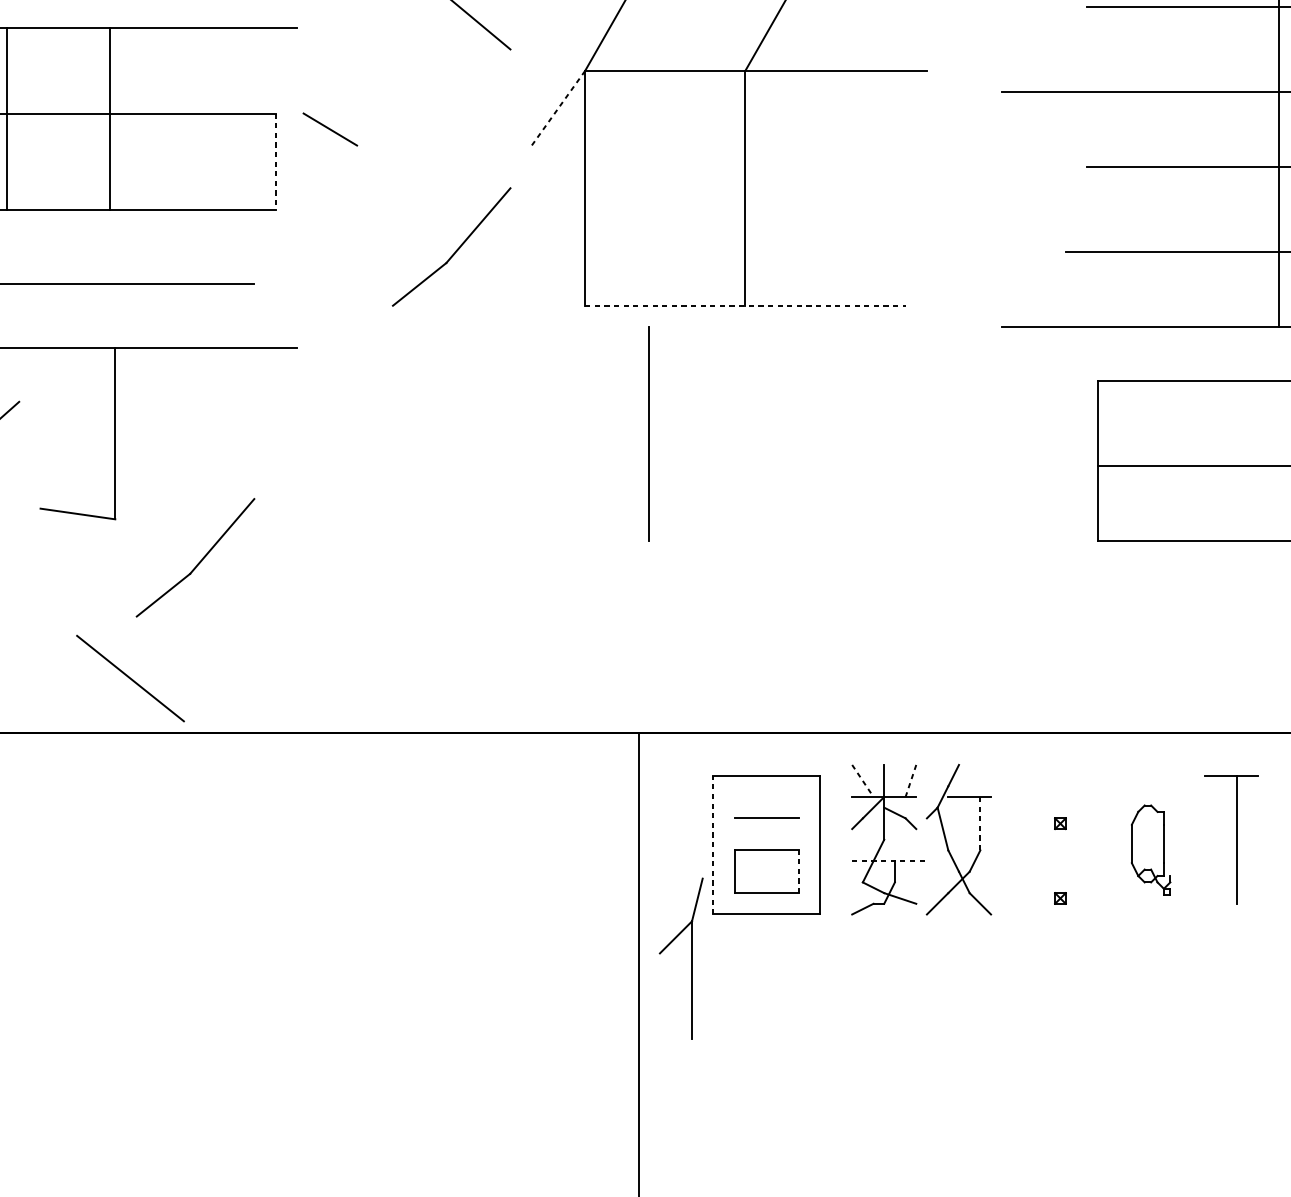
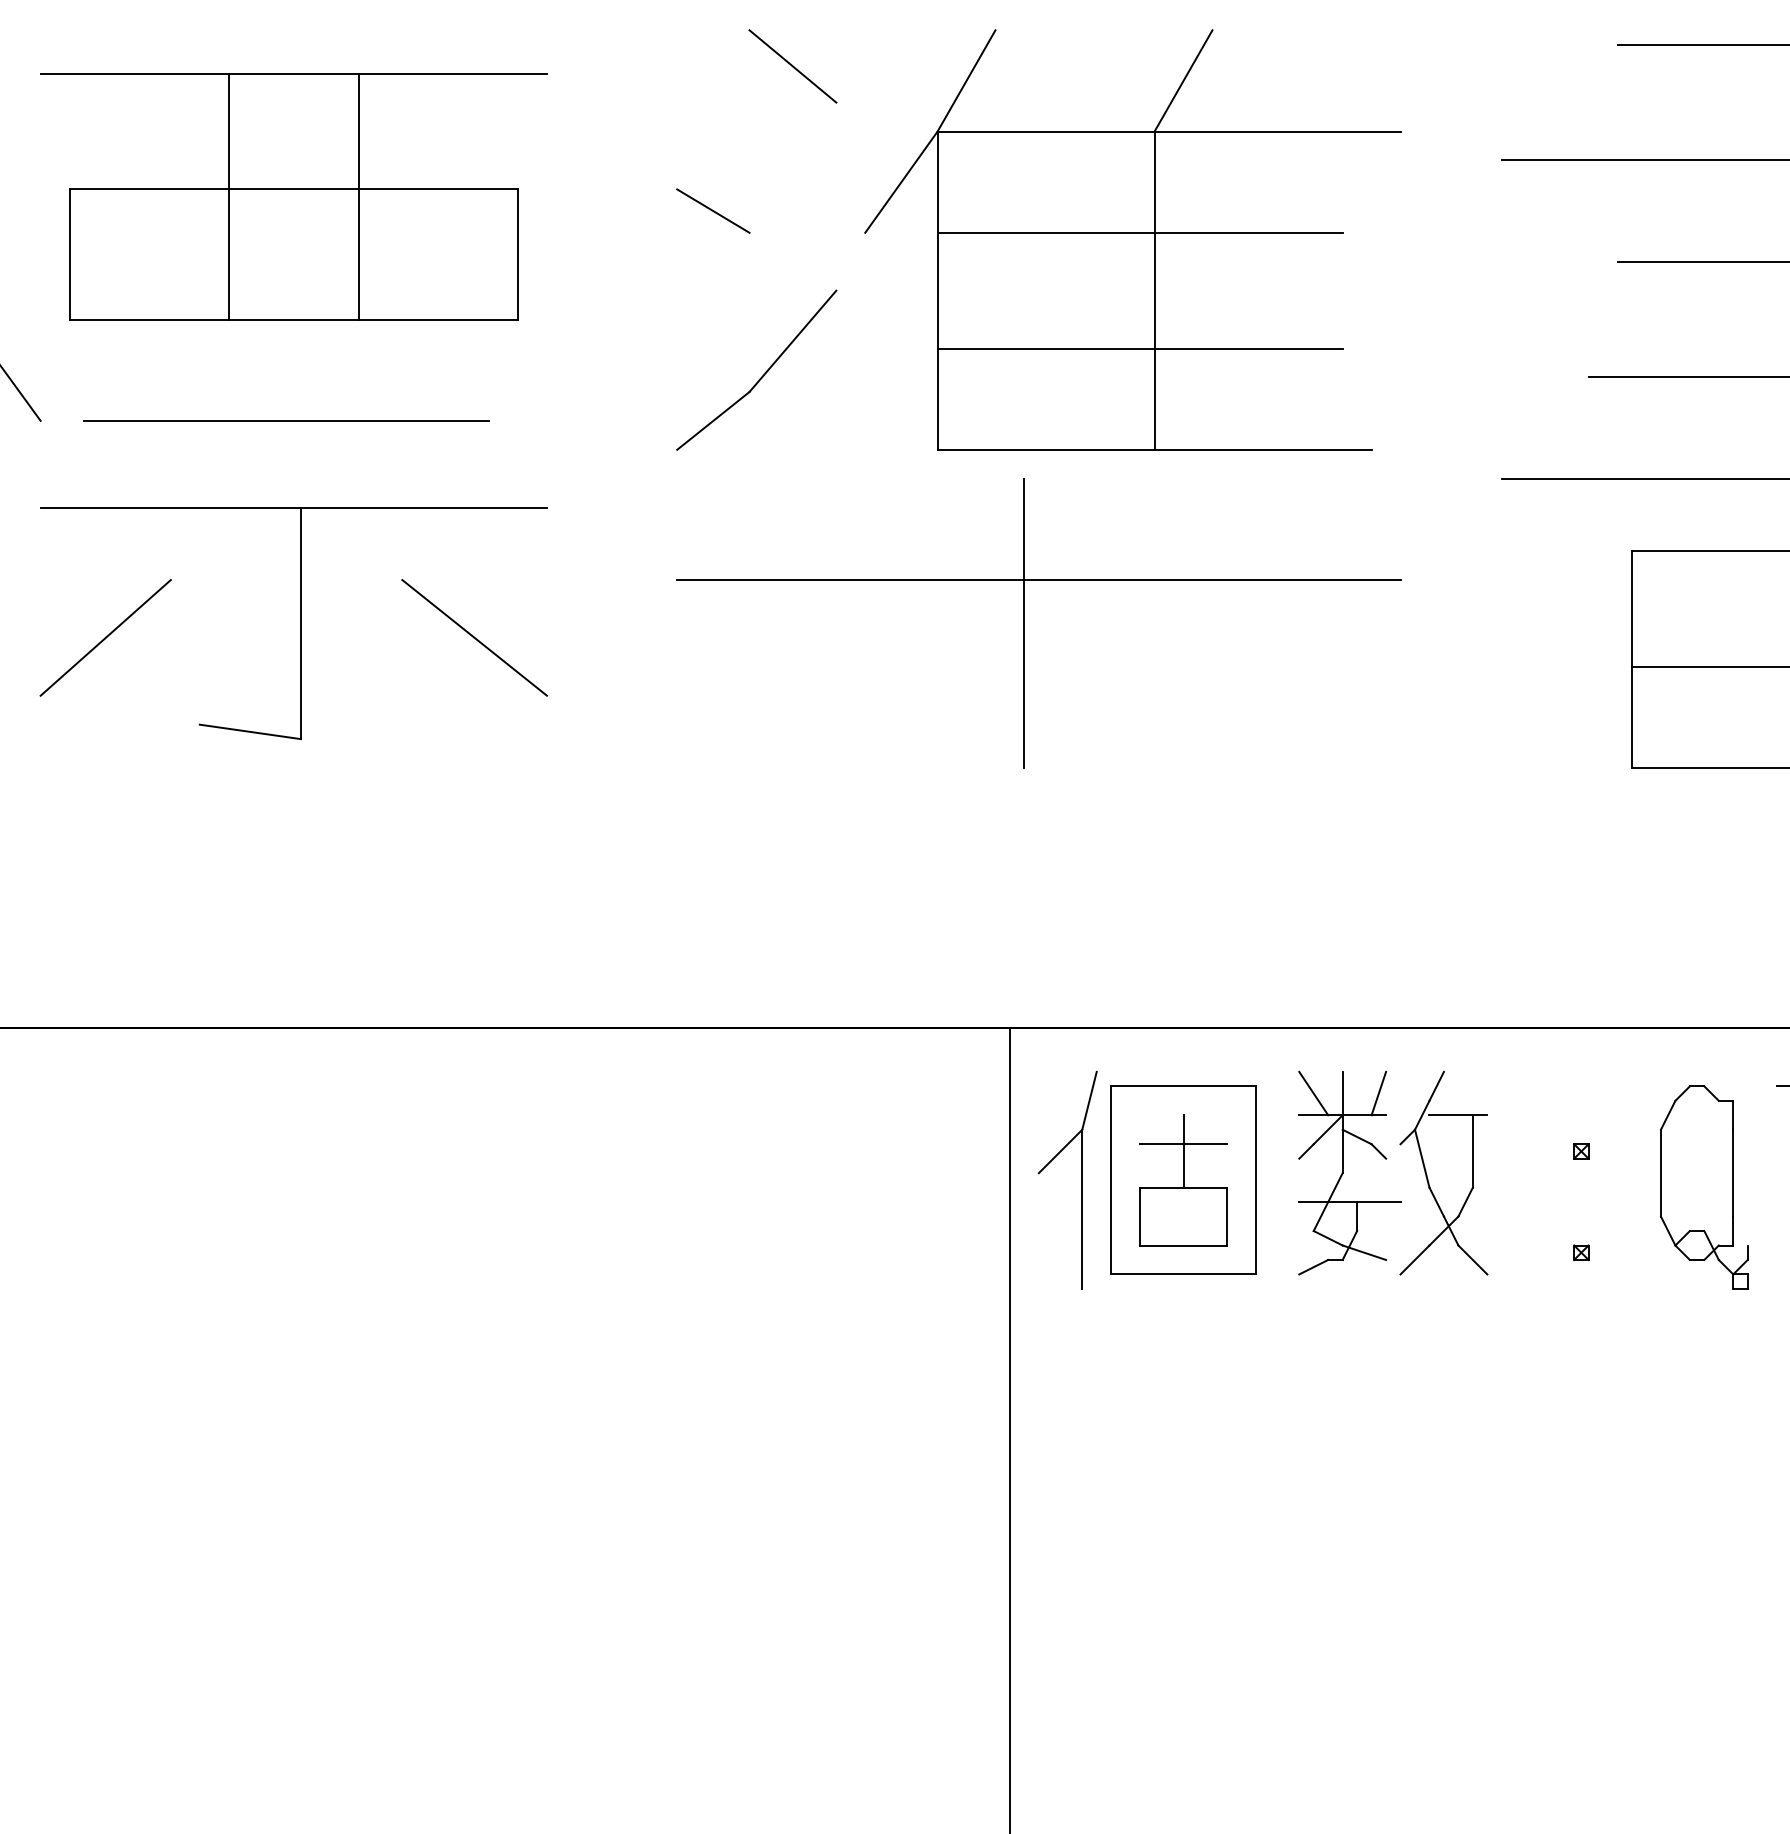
line: (558, 108) -> (901, 182), dashed -> solid
line: (7, 118) -> (228, 196), moved
line: (109, 118) -> (358, 196), moved
line: (330, 129) -> (713, 210), moved
line: (734, 145) -> (1139, 232), added
line: (275, 162) -> (518, 255), dashed -> solid
line: (734, 230) -> (1139, 348), added
line: (746, 305) -> (1155, 449), dashed -> solid
line: (659, 402) -> (1038, 580), added
part: (199, 561) -> (415, 796), removed
line: (130, 678) -> (474, 637), moved
line: (910, 780) -> (1378, 1093), dashed -> solid
line: (863, 781) -> (1314, 1094), dashed -> solid
line: (766, 823) -> (1183, 1151), added
line: (980, 823) -> (1472, 1151), dashed -> solid
line: (713, 844) -> (1111, 1179), dashed -> solid
part: (1150, 850) -> (1703, 1187), size x1.67
line: (889, 861) -> (1349, 1202), dashed -> solid
line: (798, 871) -> (1226, 1216), dashed -> solid
part: (691, 958) -> (1081, 1179), moved

